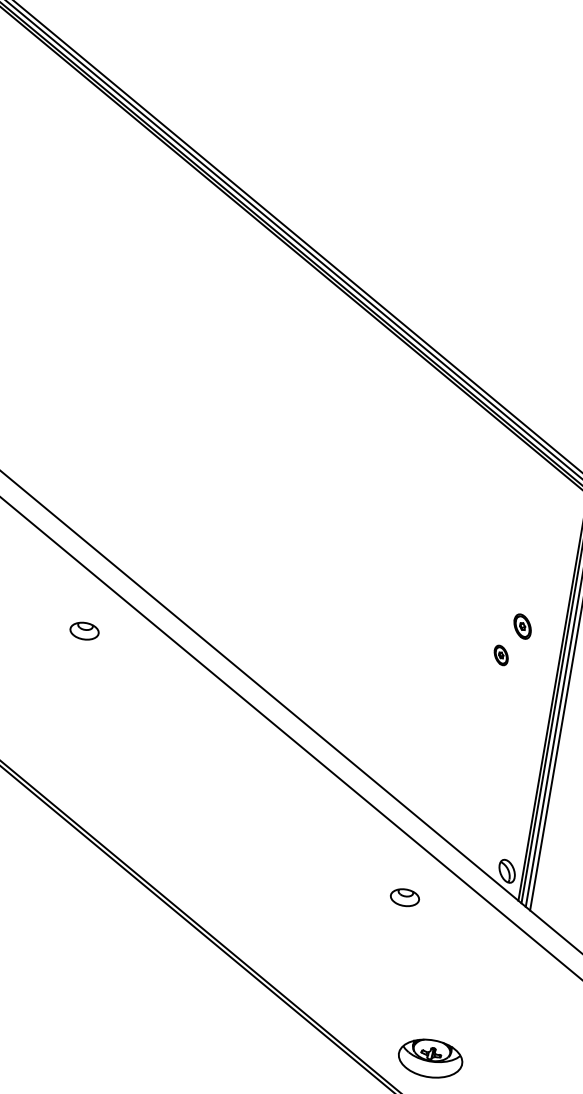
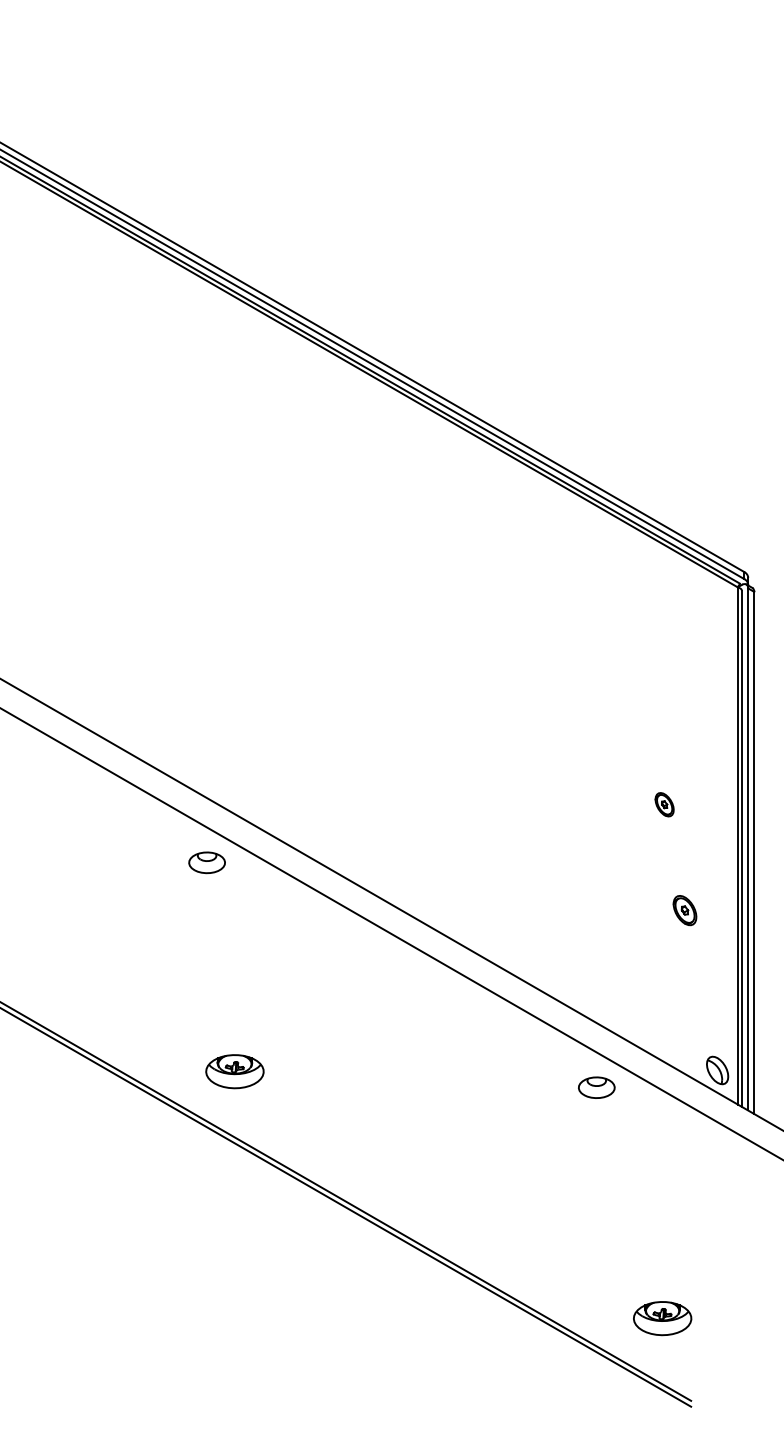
part: (522, 626) -> (684, 910), moved
part: (84, 630) -> (206, 862), moved
part: (127, 807) -> (234, 1071), added
part: (404, 897) -> (596, 1087), moved
part: (430, 1058) -> (662, 1318), size x0.71

